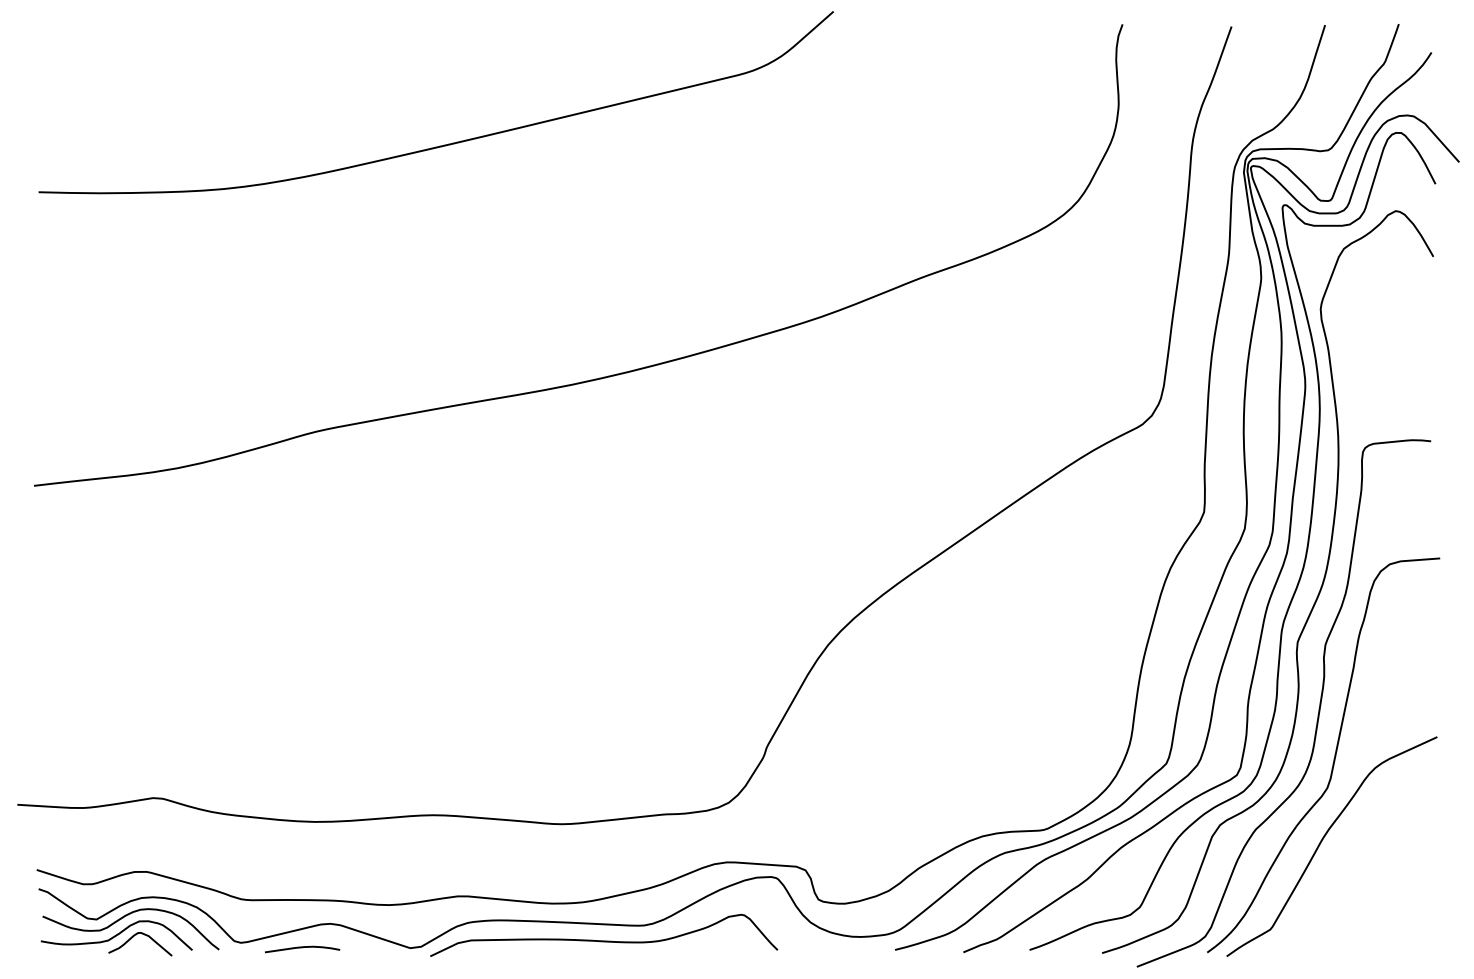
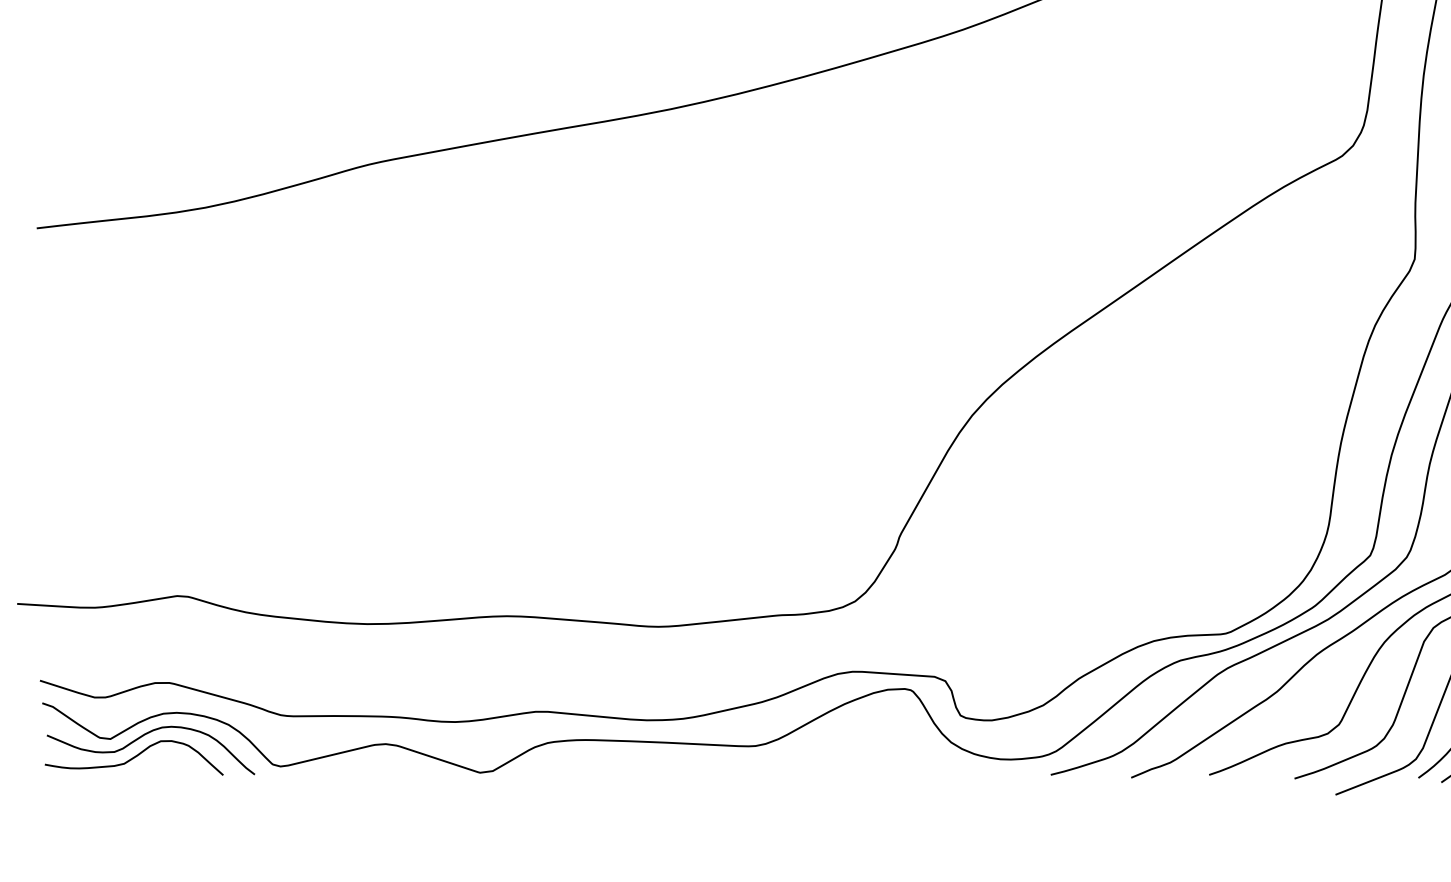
curve: (136, 935) -> (157, 757), removed
curve: (604, 940) -> (708, 763), removed
curve: (302, 948) -> (352, 773), removed

